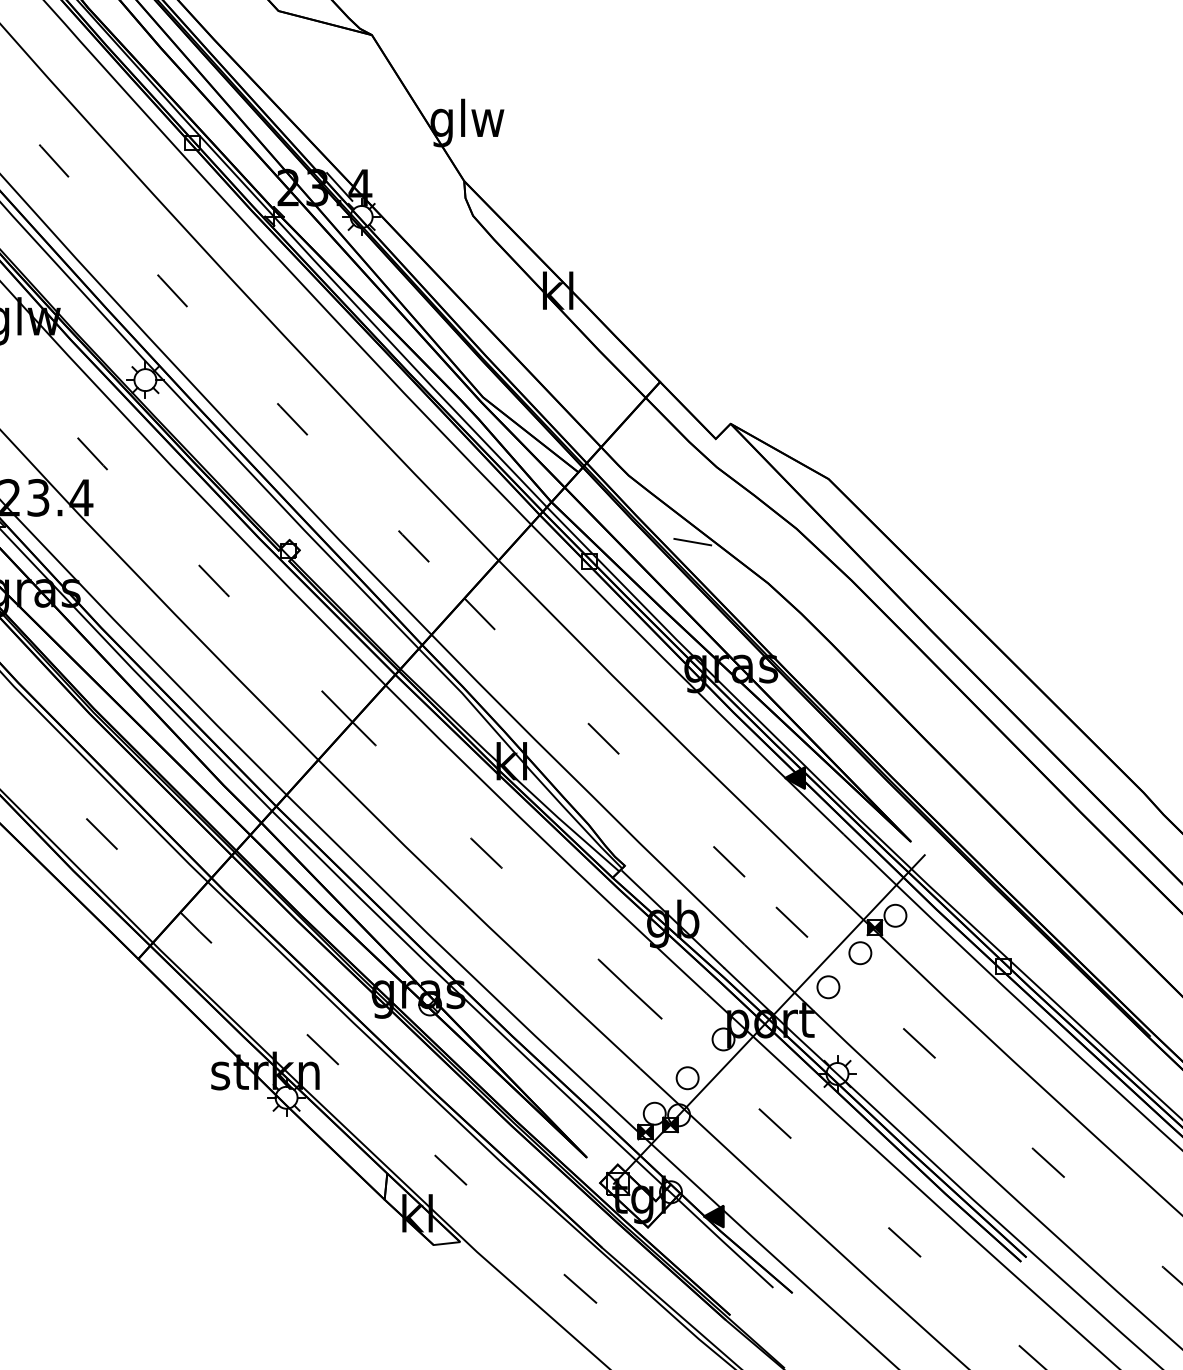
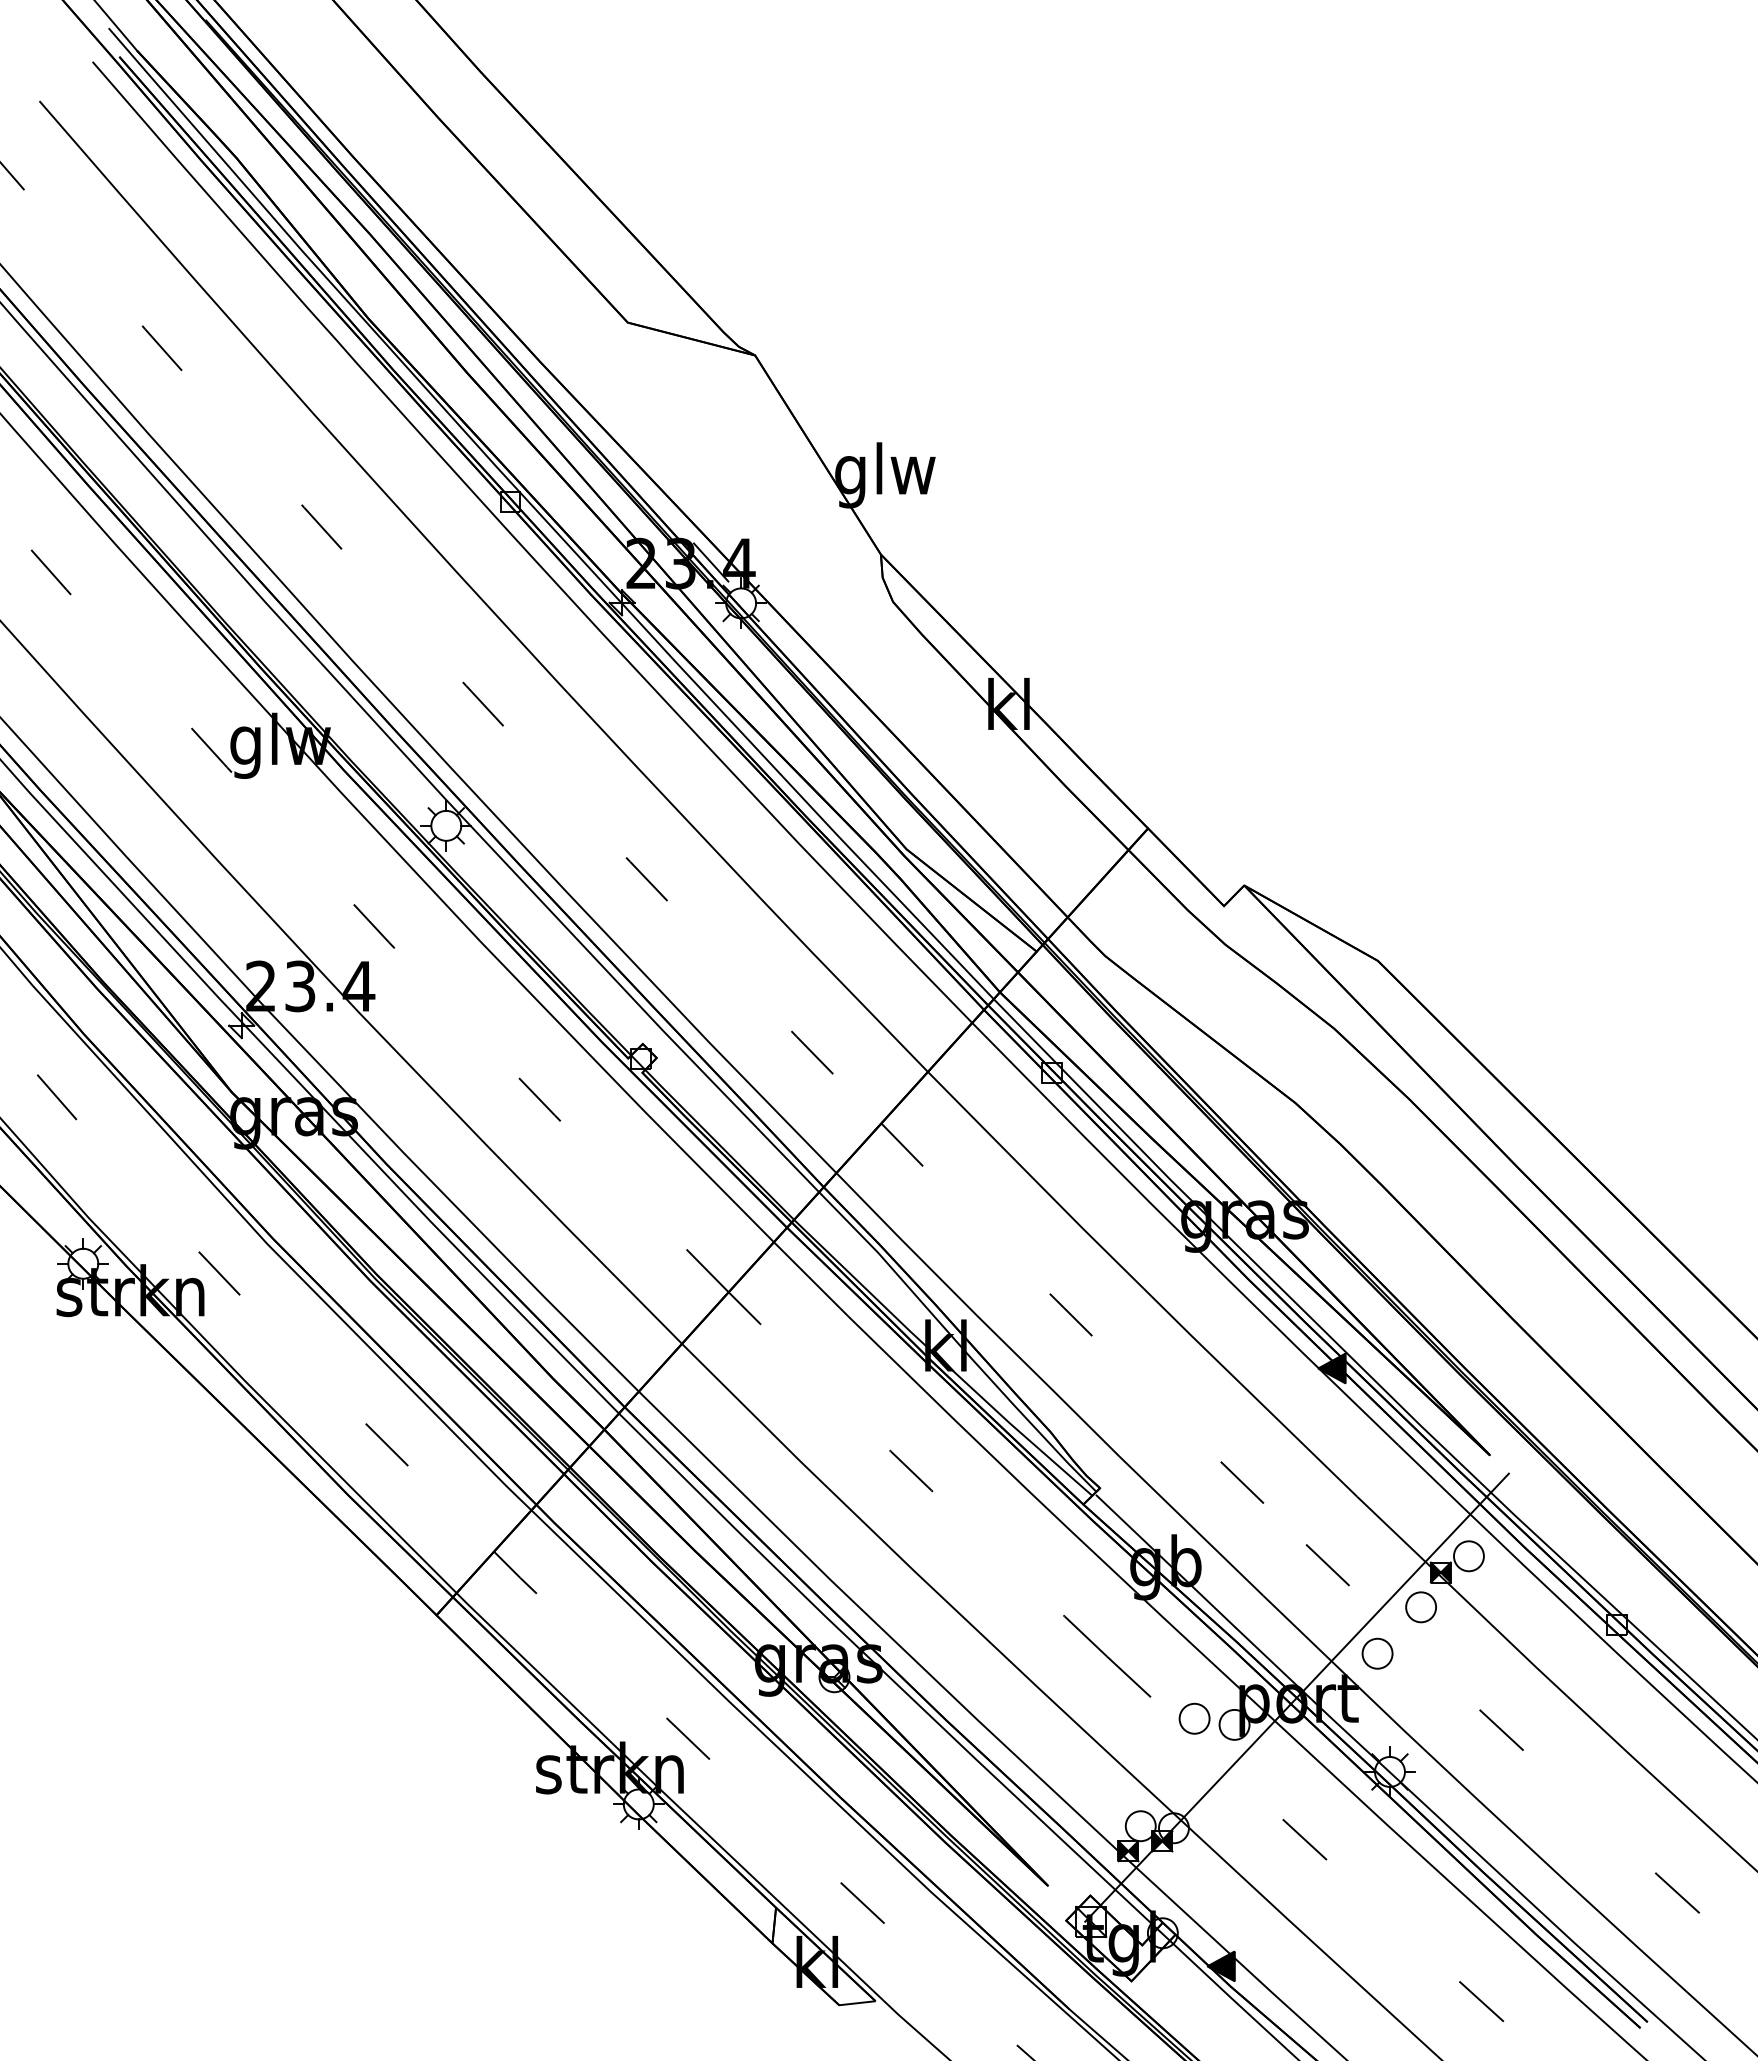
line: (692, 541) -> (1192, 1046), removed
part: (687, 1078) -> (1194, 1718), moved

